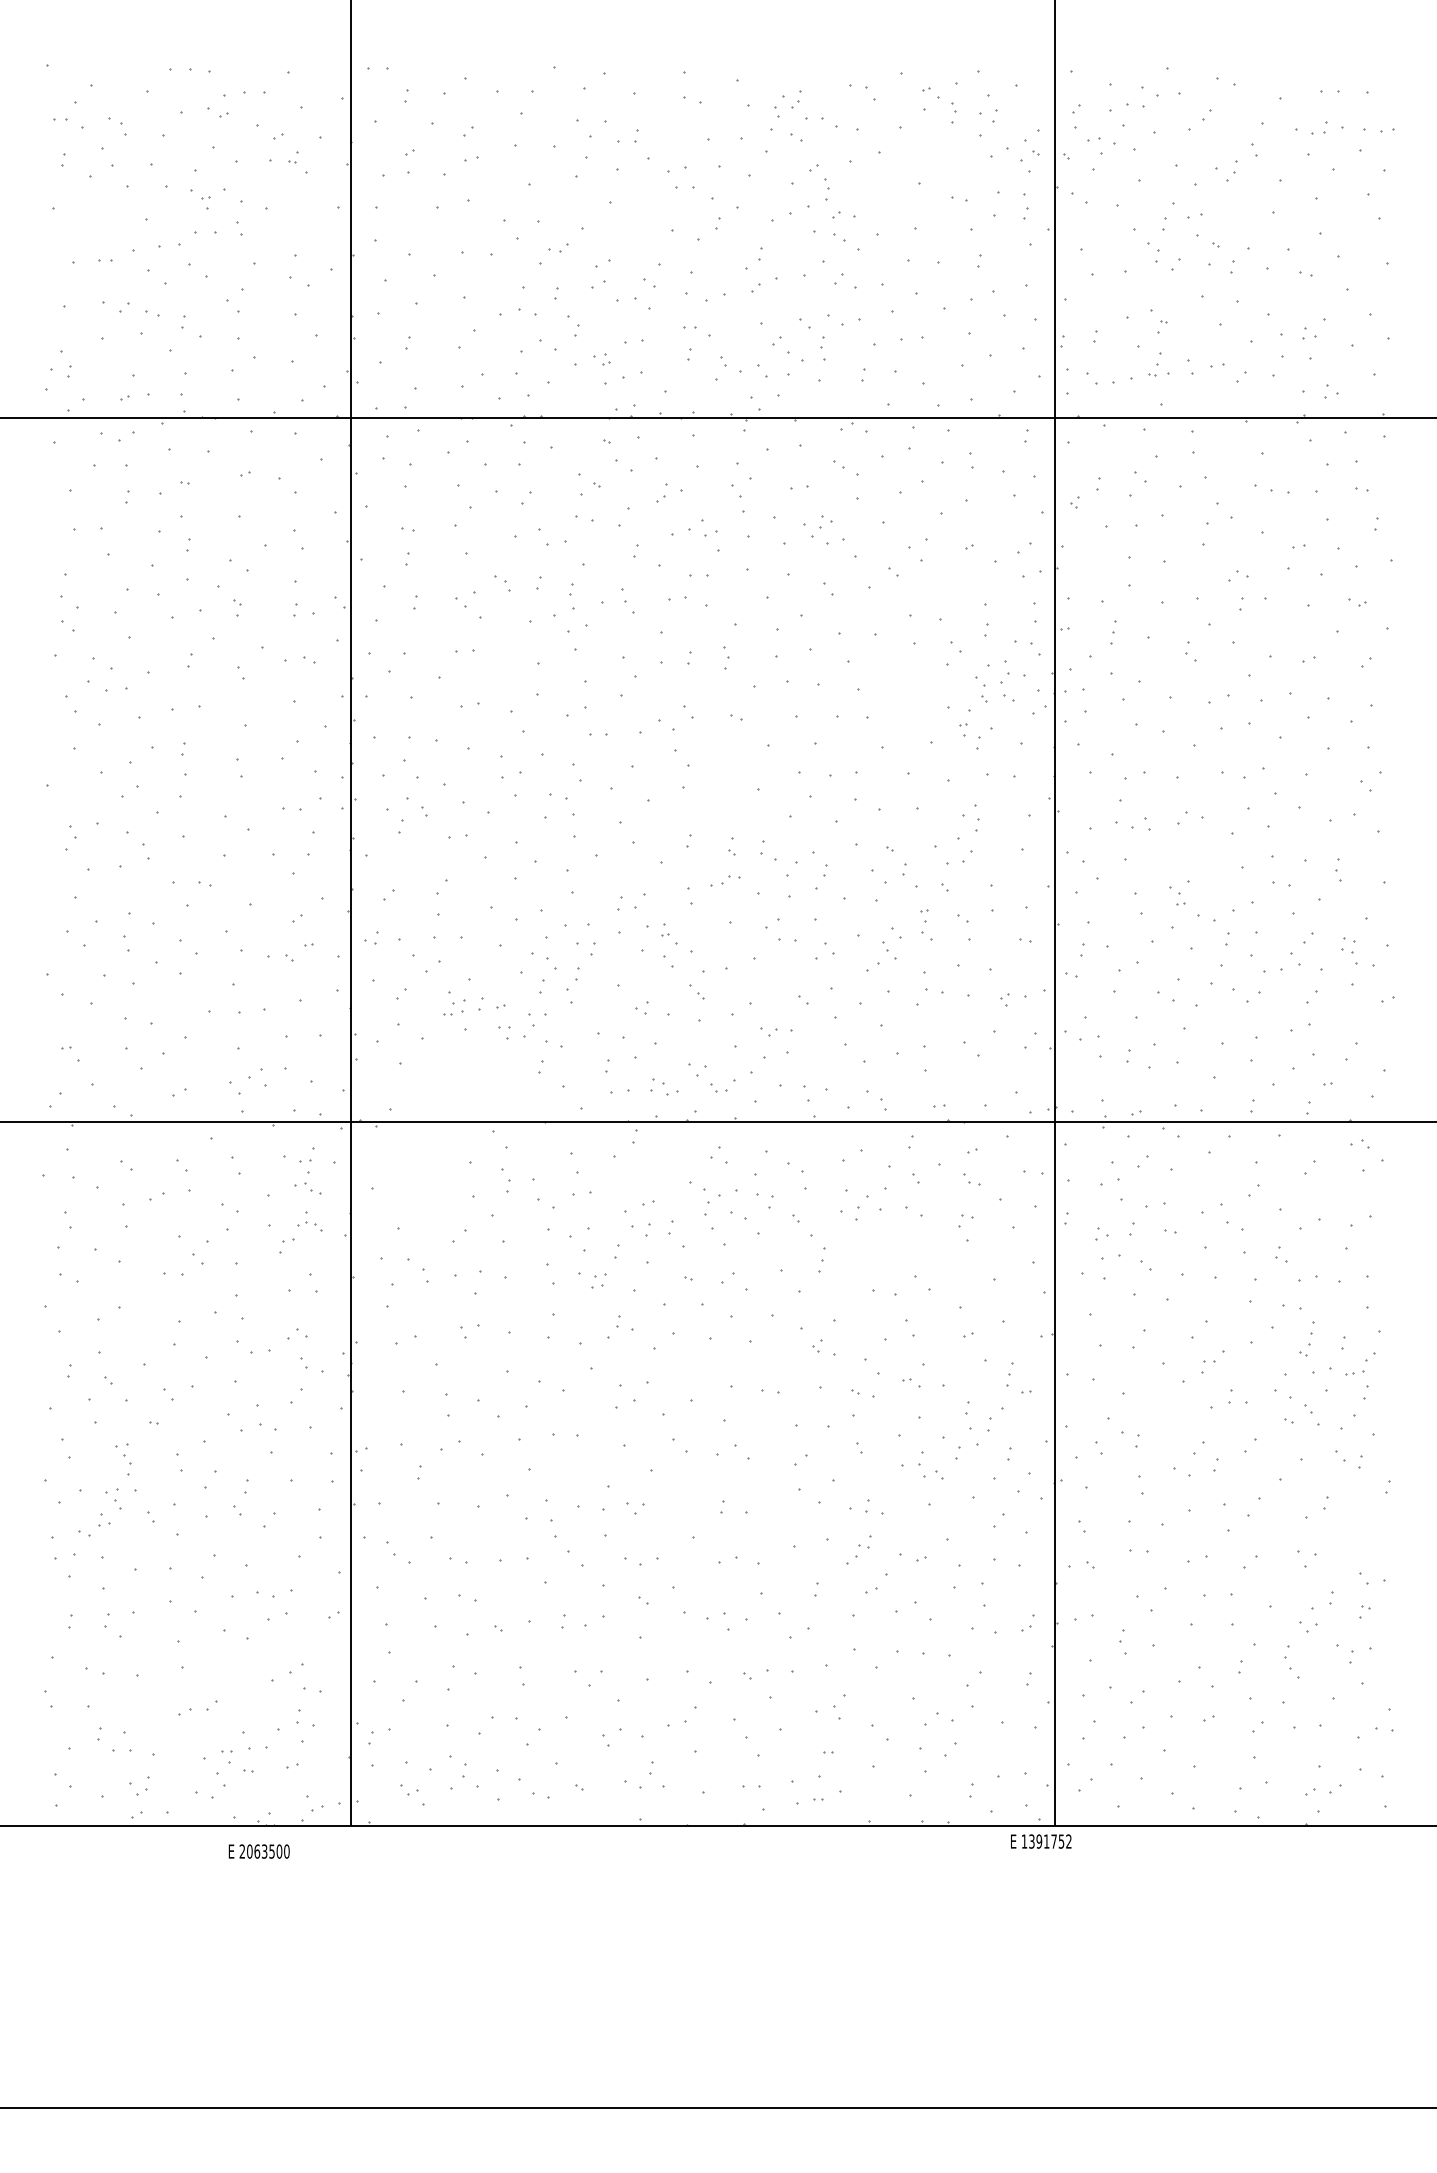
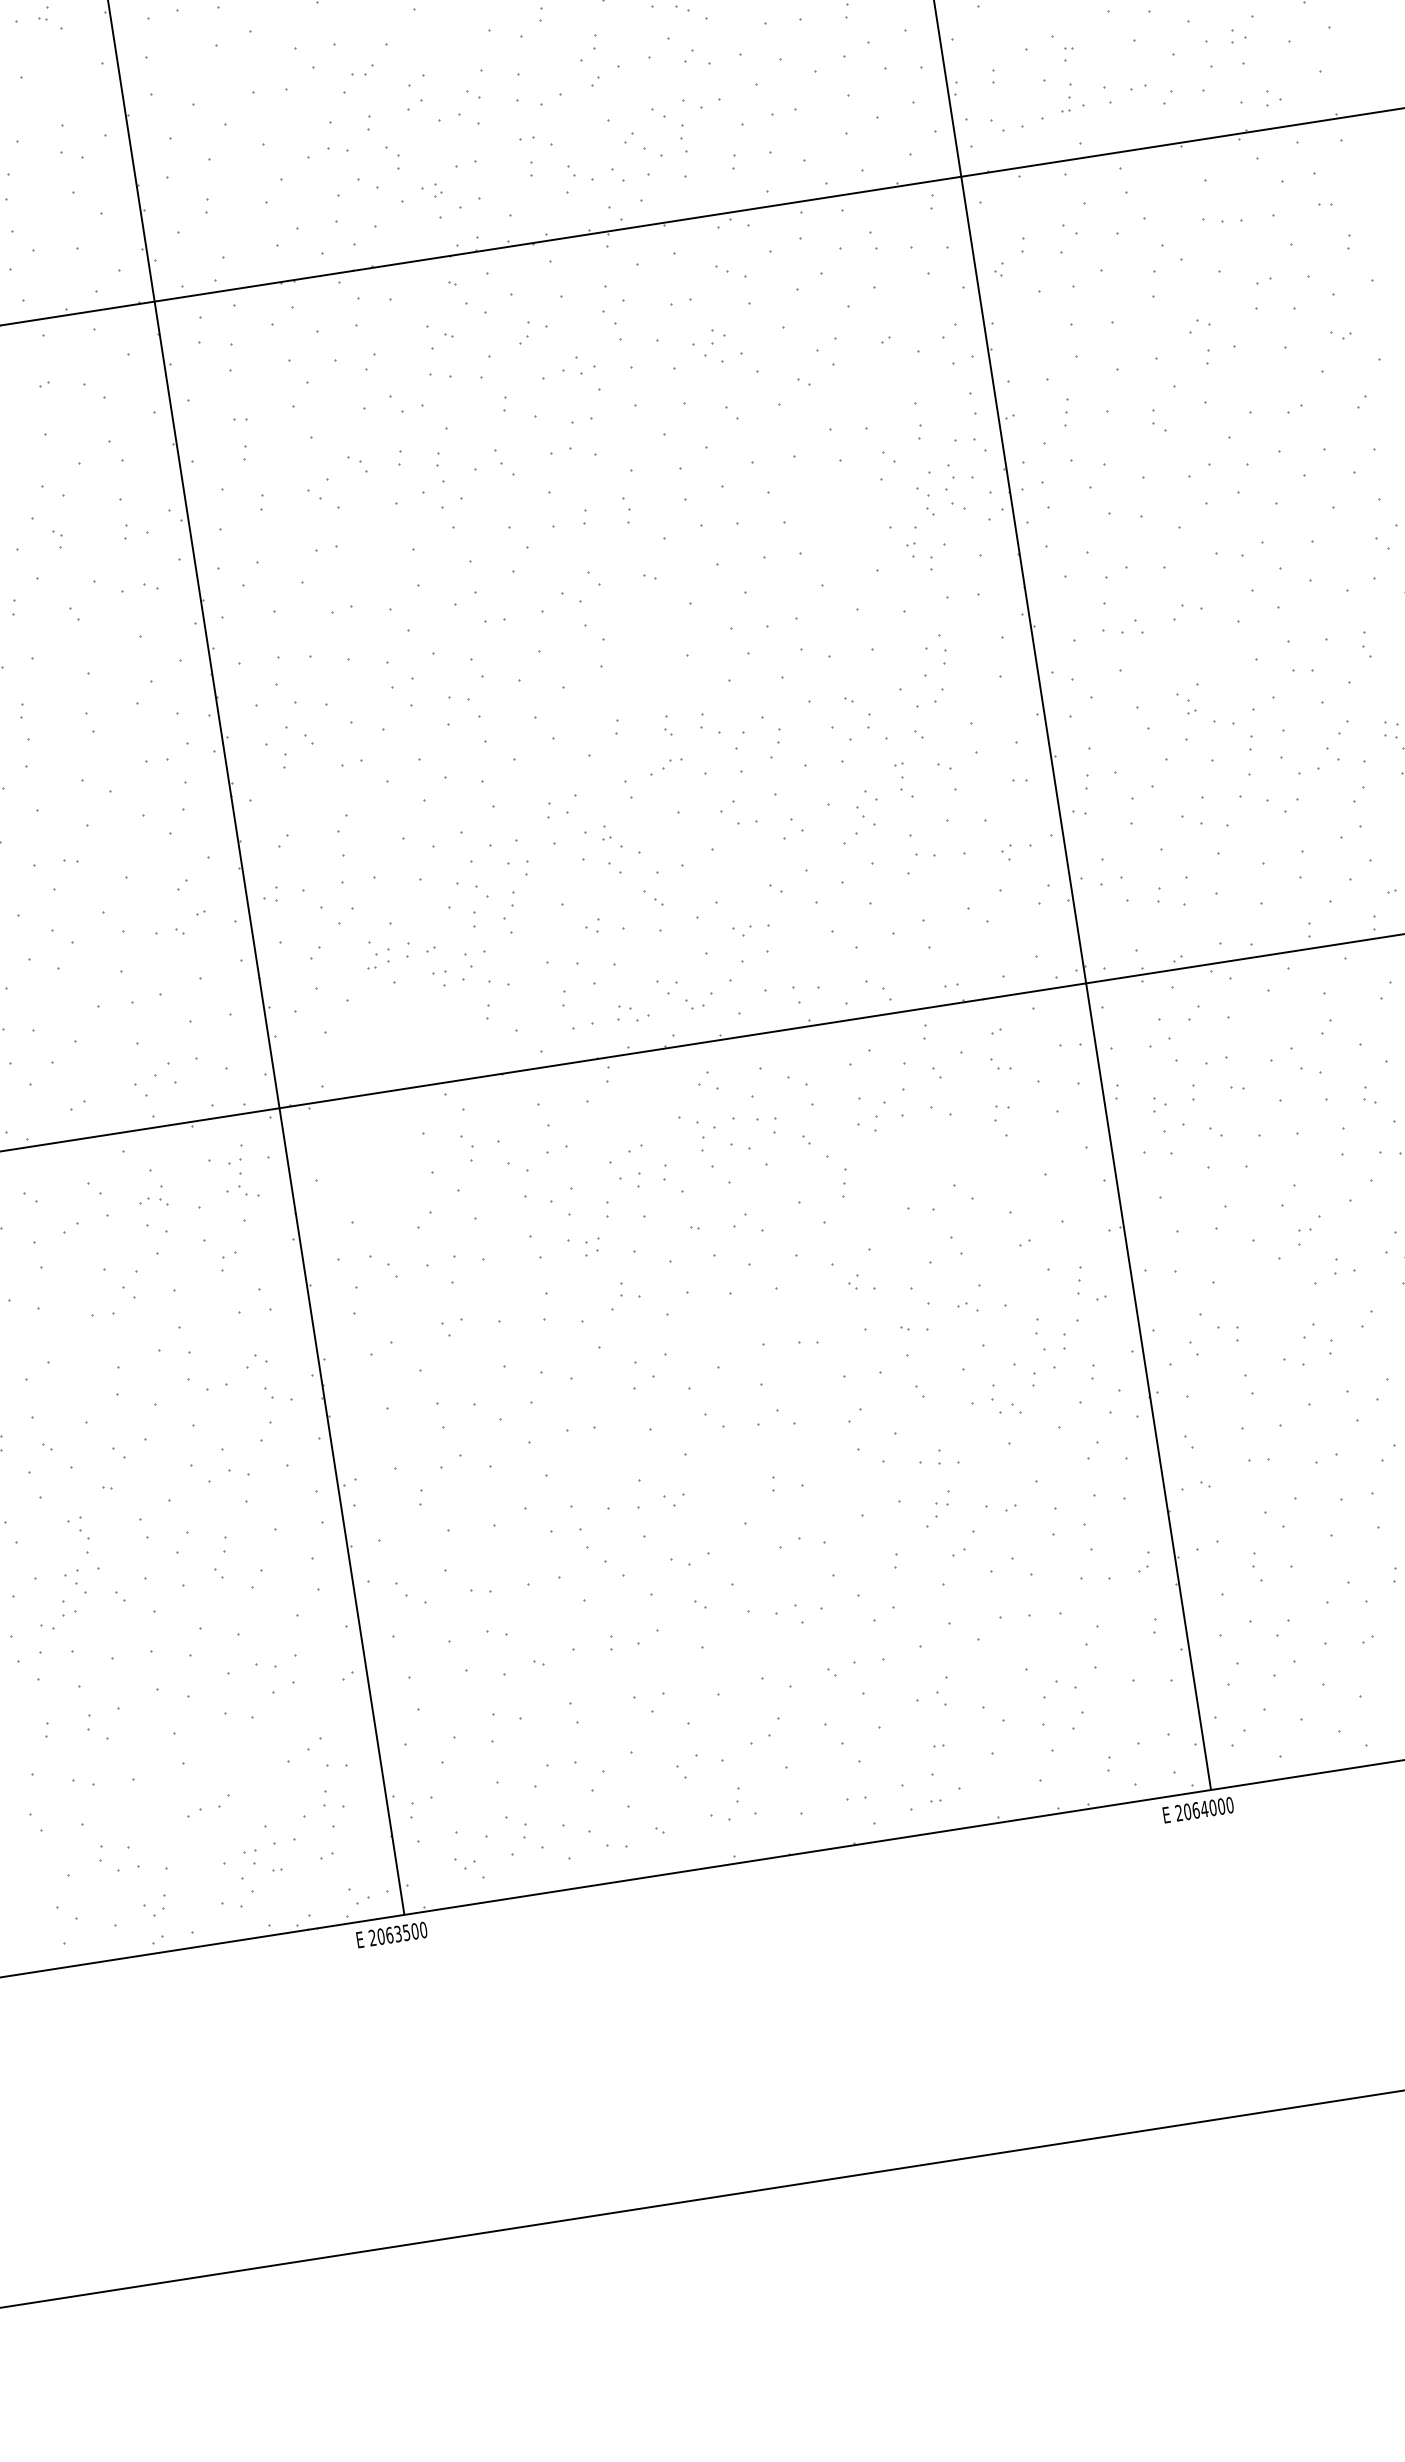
part: (309, 1226) -> (153, 1202), moved
text: (1046, 1841) -> (1204, 1809), 1391752 -> 2064000
text: (258, 1851) -> (391, 1935), moved

